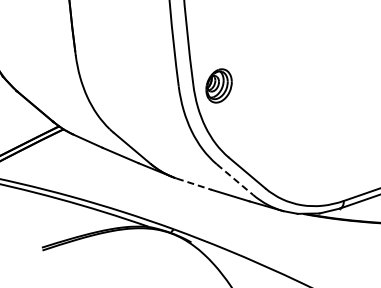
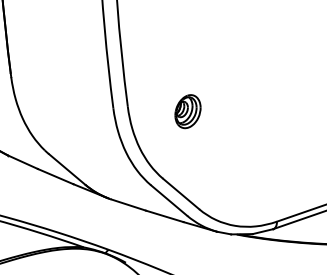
part: (218, 85) -> (187, 111), moved
line: (235, 179) -> (169, 200), dashed -> solid
line: (194, 184) -> (128, 205), dashed -> solid

